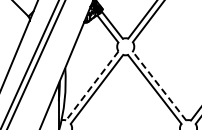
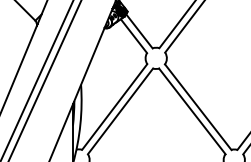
line: (92, 86) -> (114, 107), dashed -> solid
line: (159, 86) -> (198, 107), dashed -> solid

